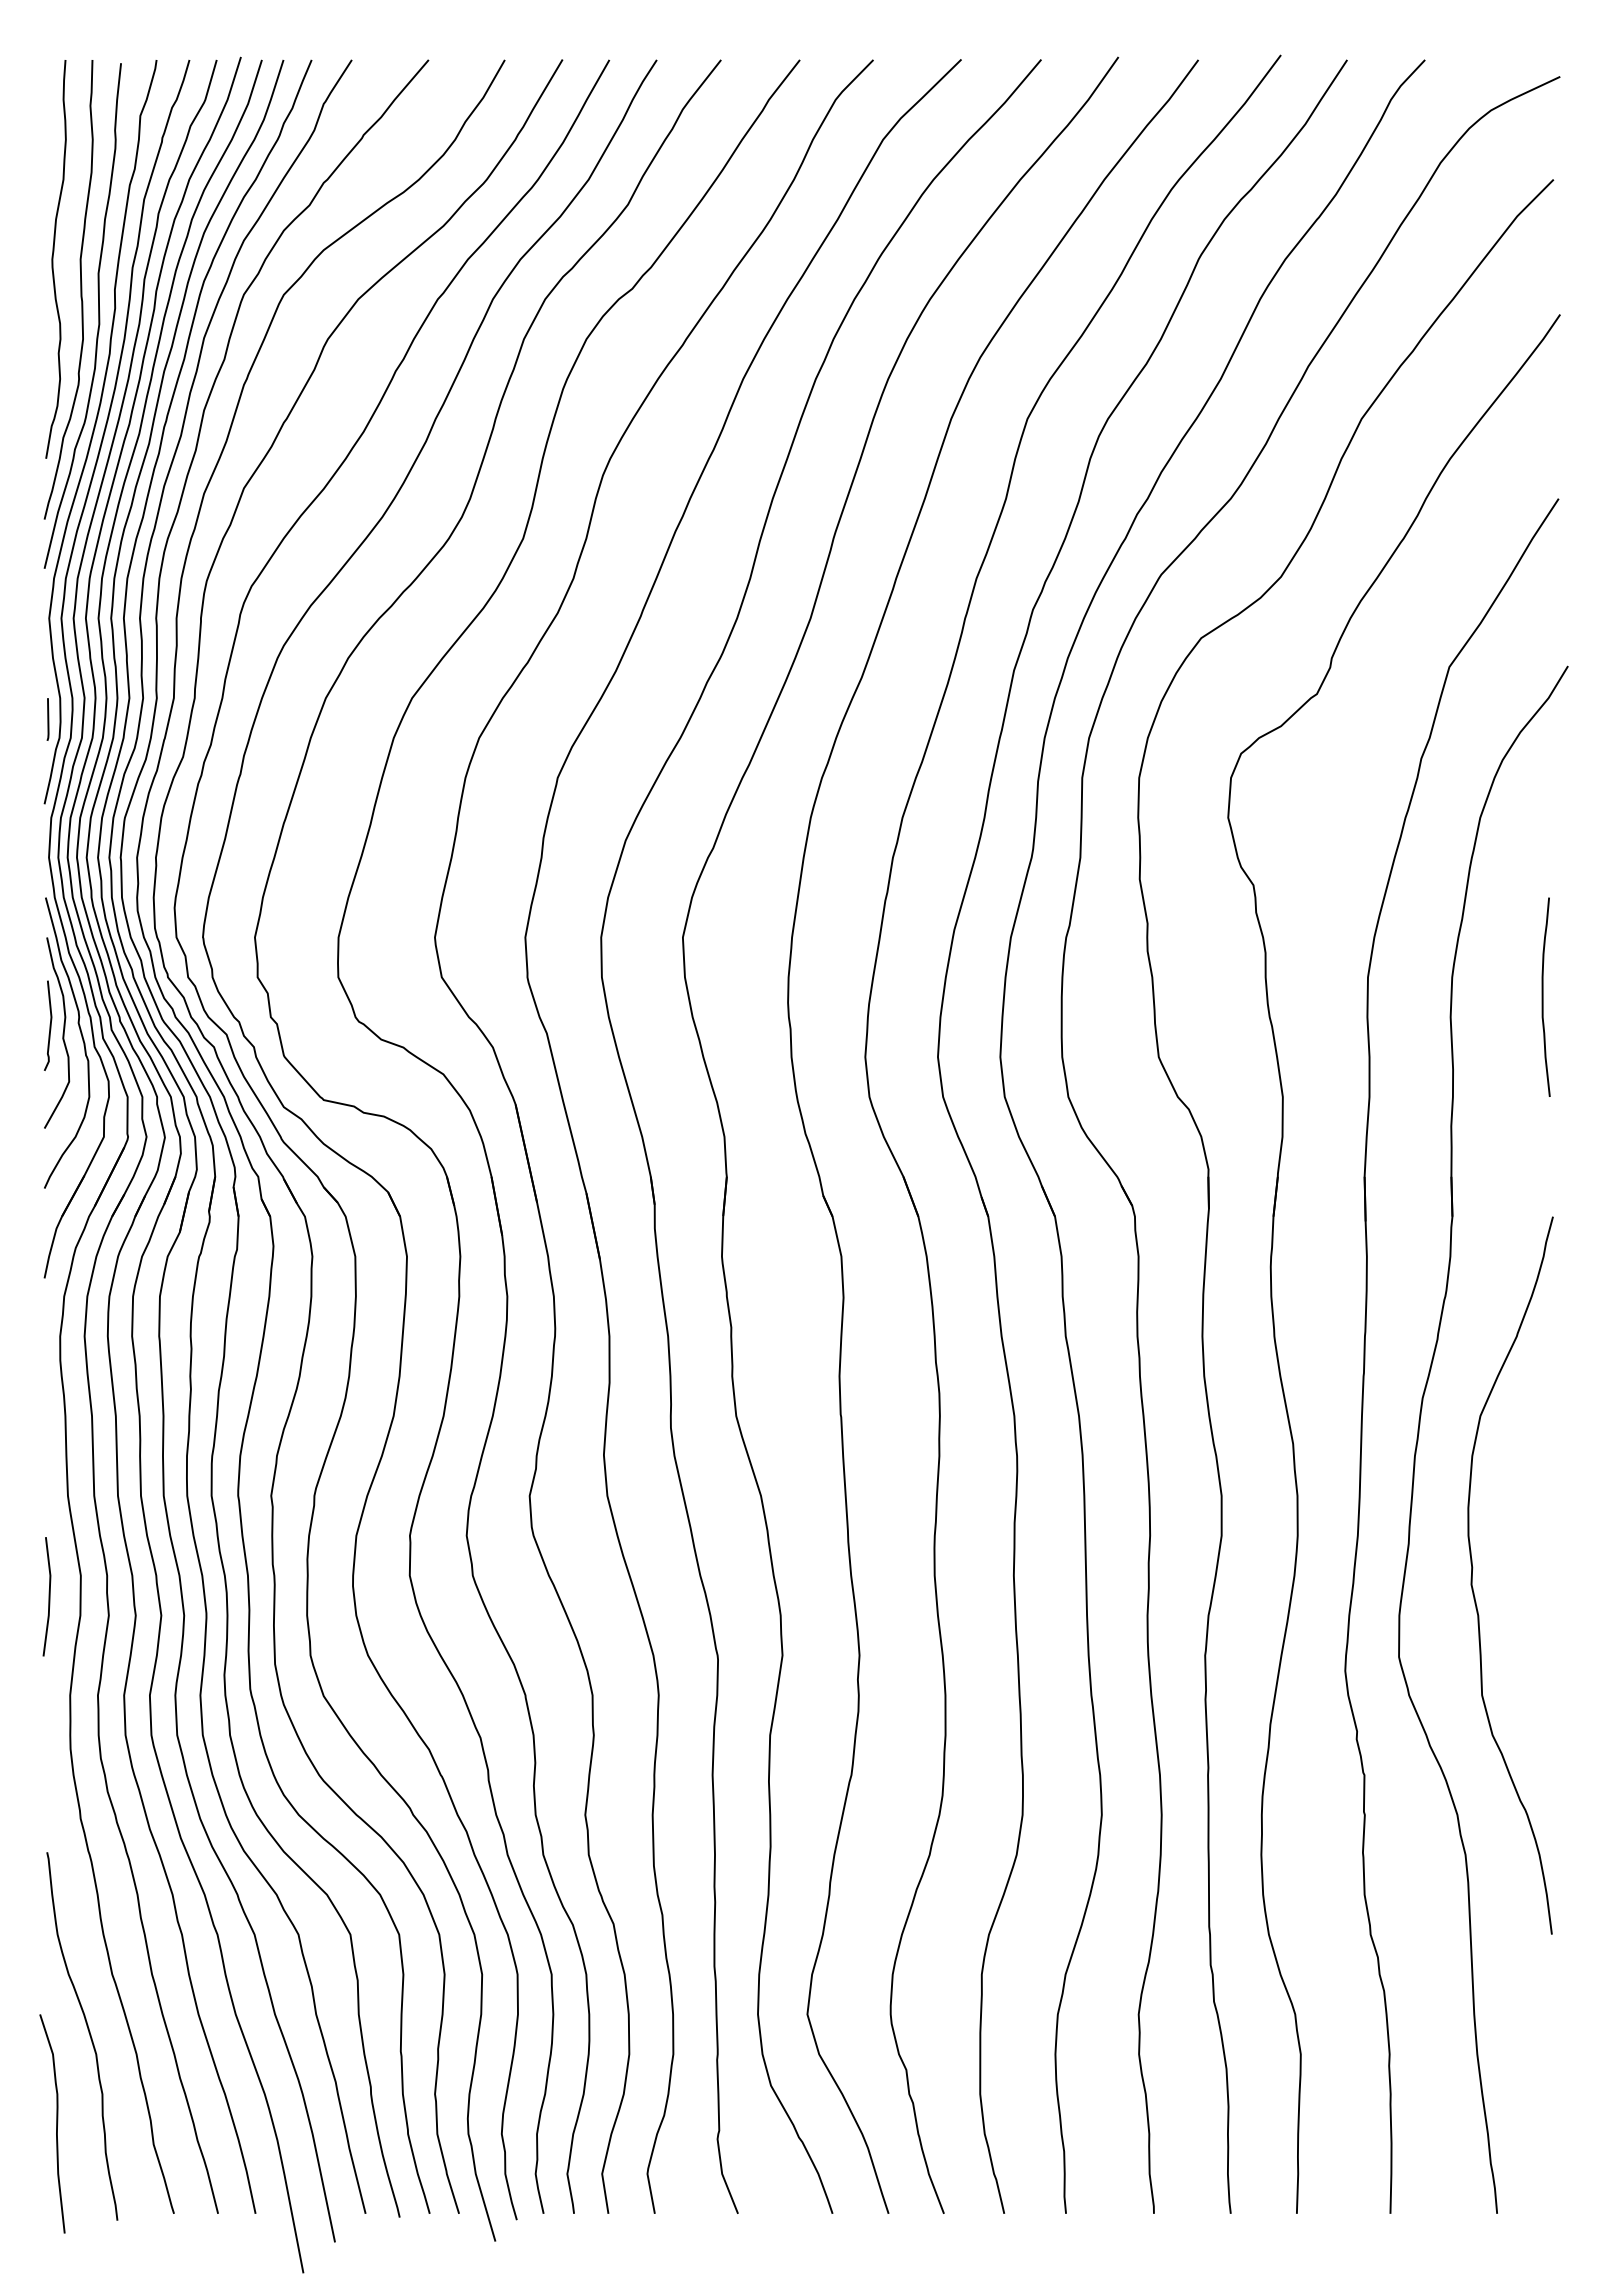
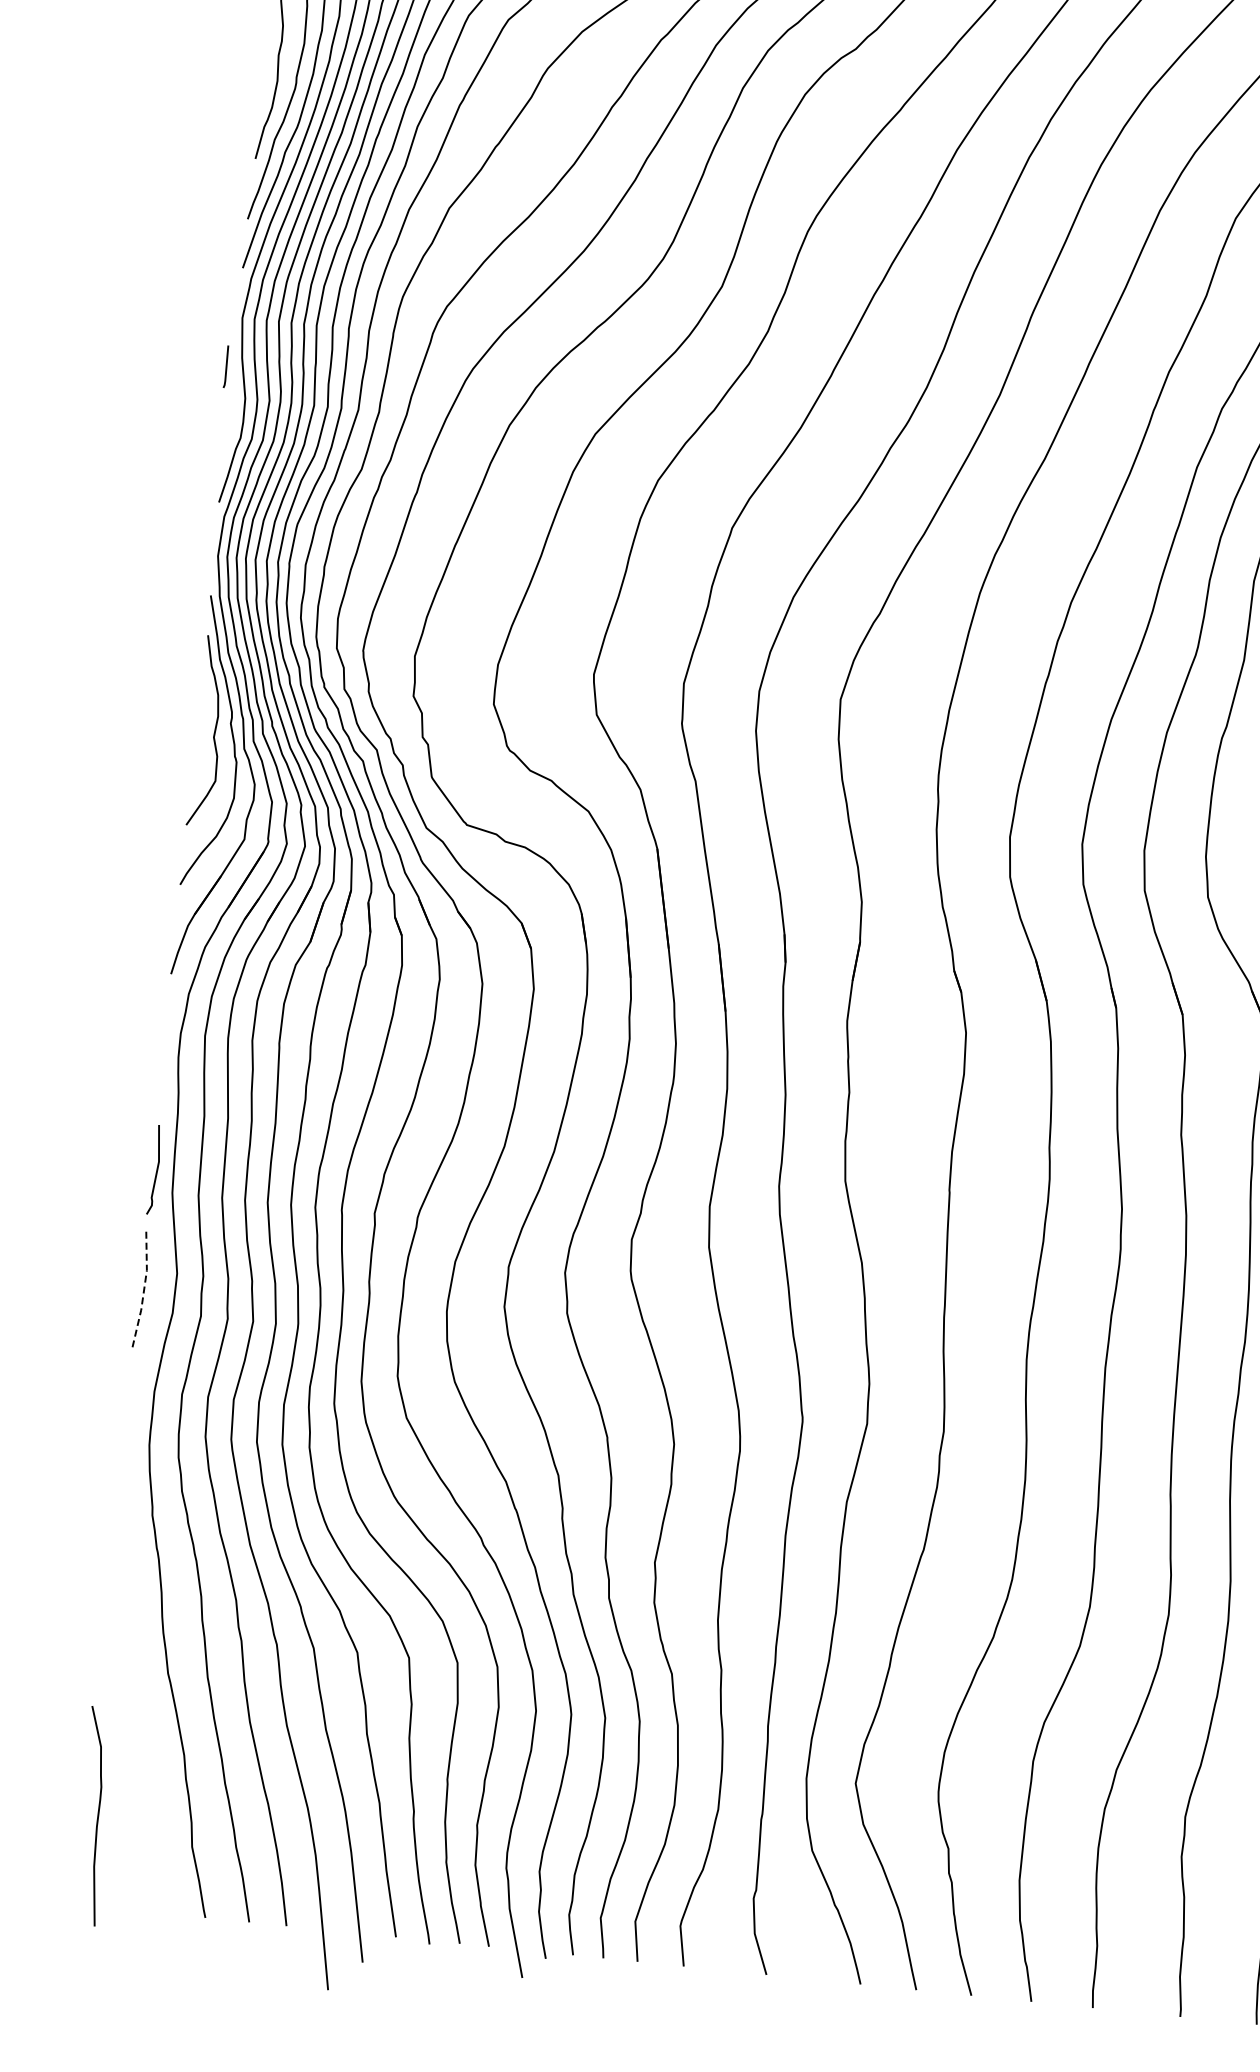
line: (47, 719) -> (225, 366), moved
curve: (49, 1025) -> (156, 1169), moved
line: (49, 1597) -> (143, 1292), solid -> dashed
curve: (89, 2036) -> (139, 1732), removed

